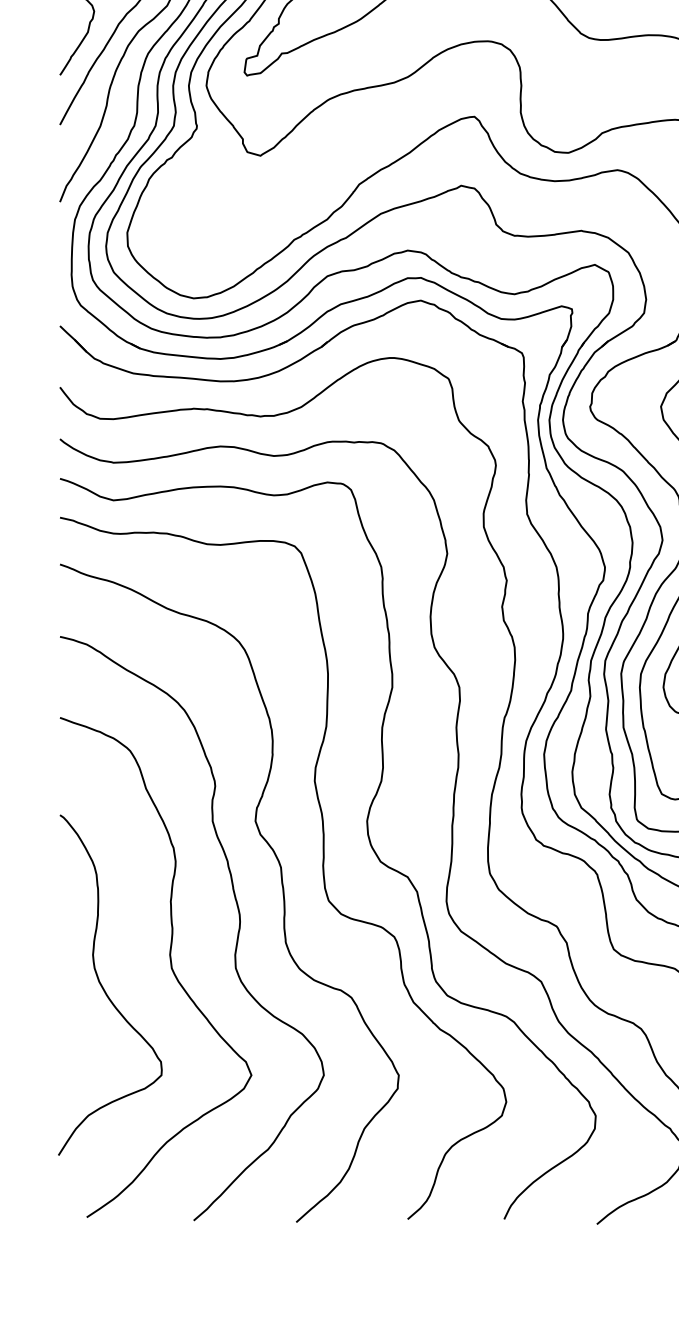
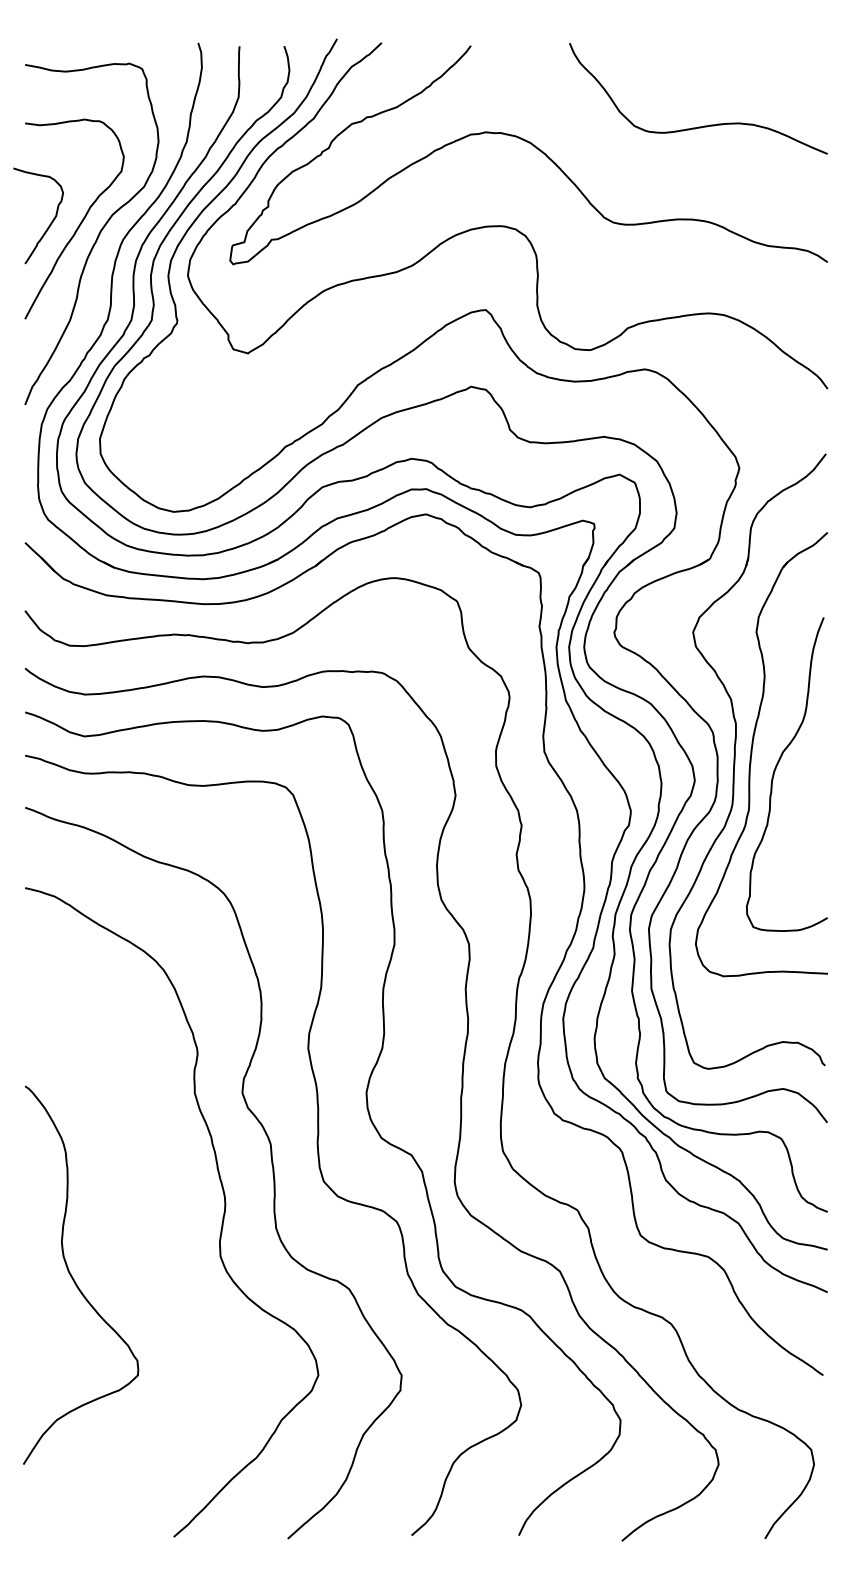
curve: (170, 963) -> (147, 1251), removed

